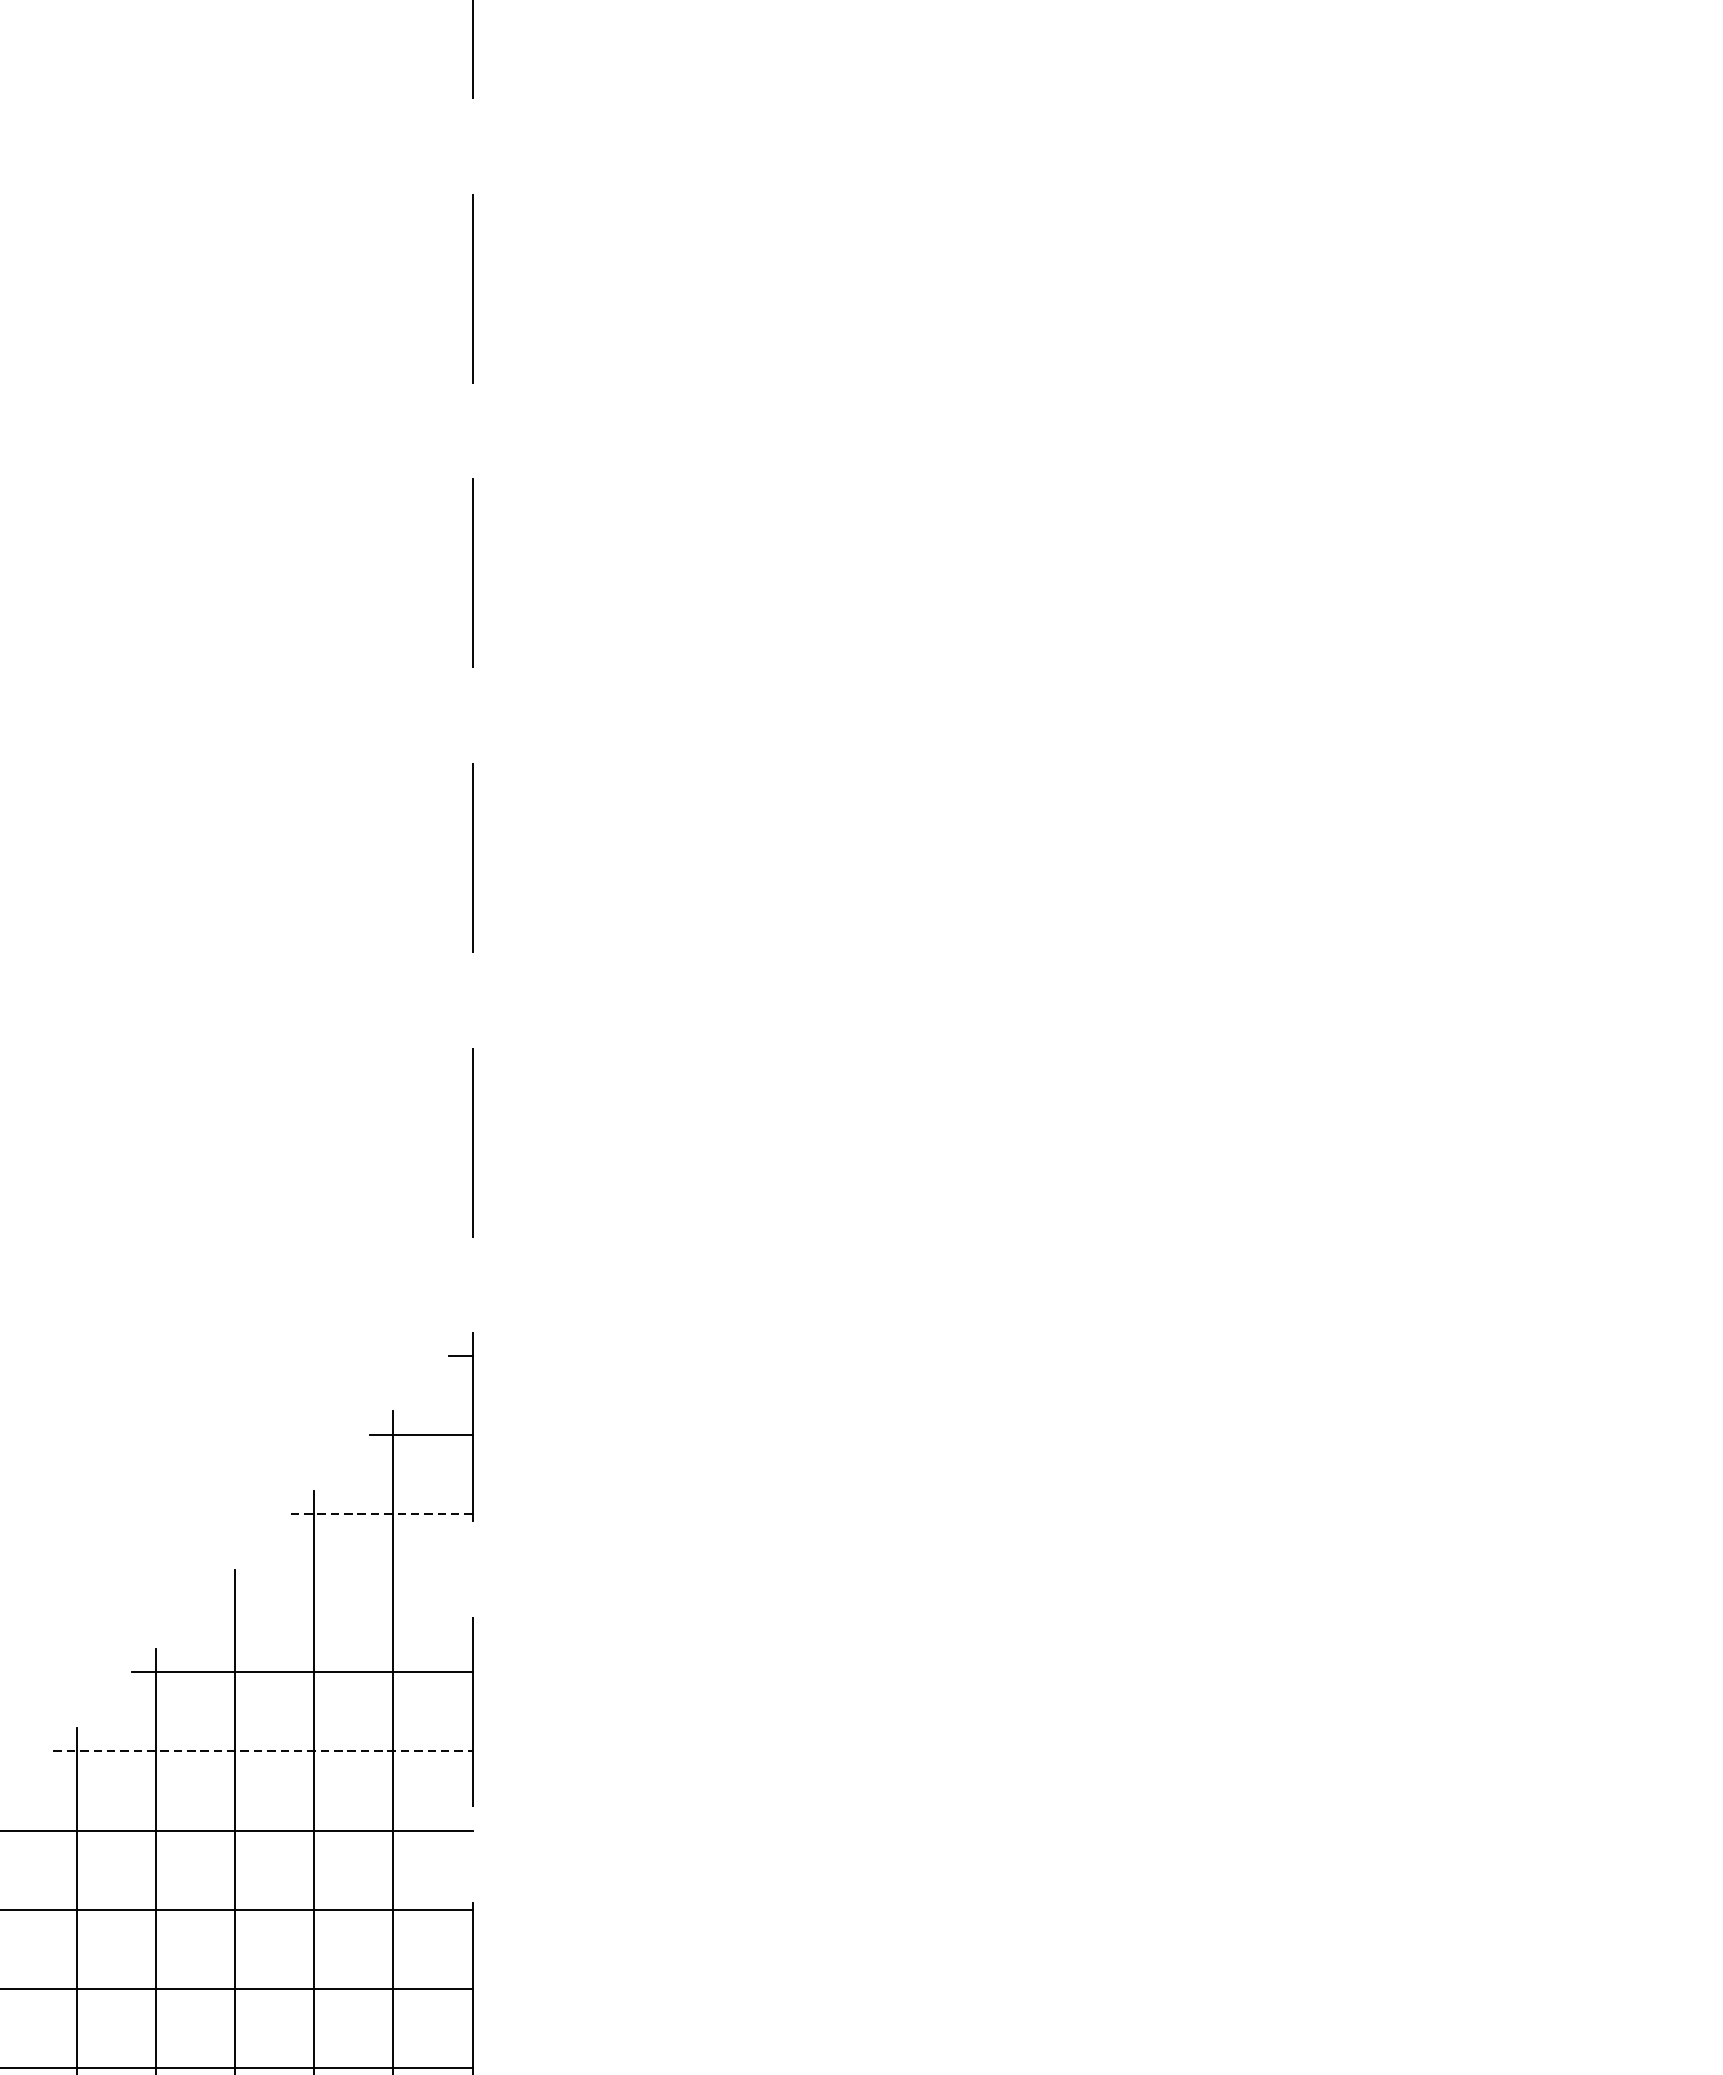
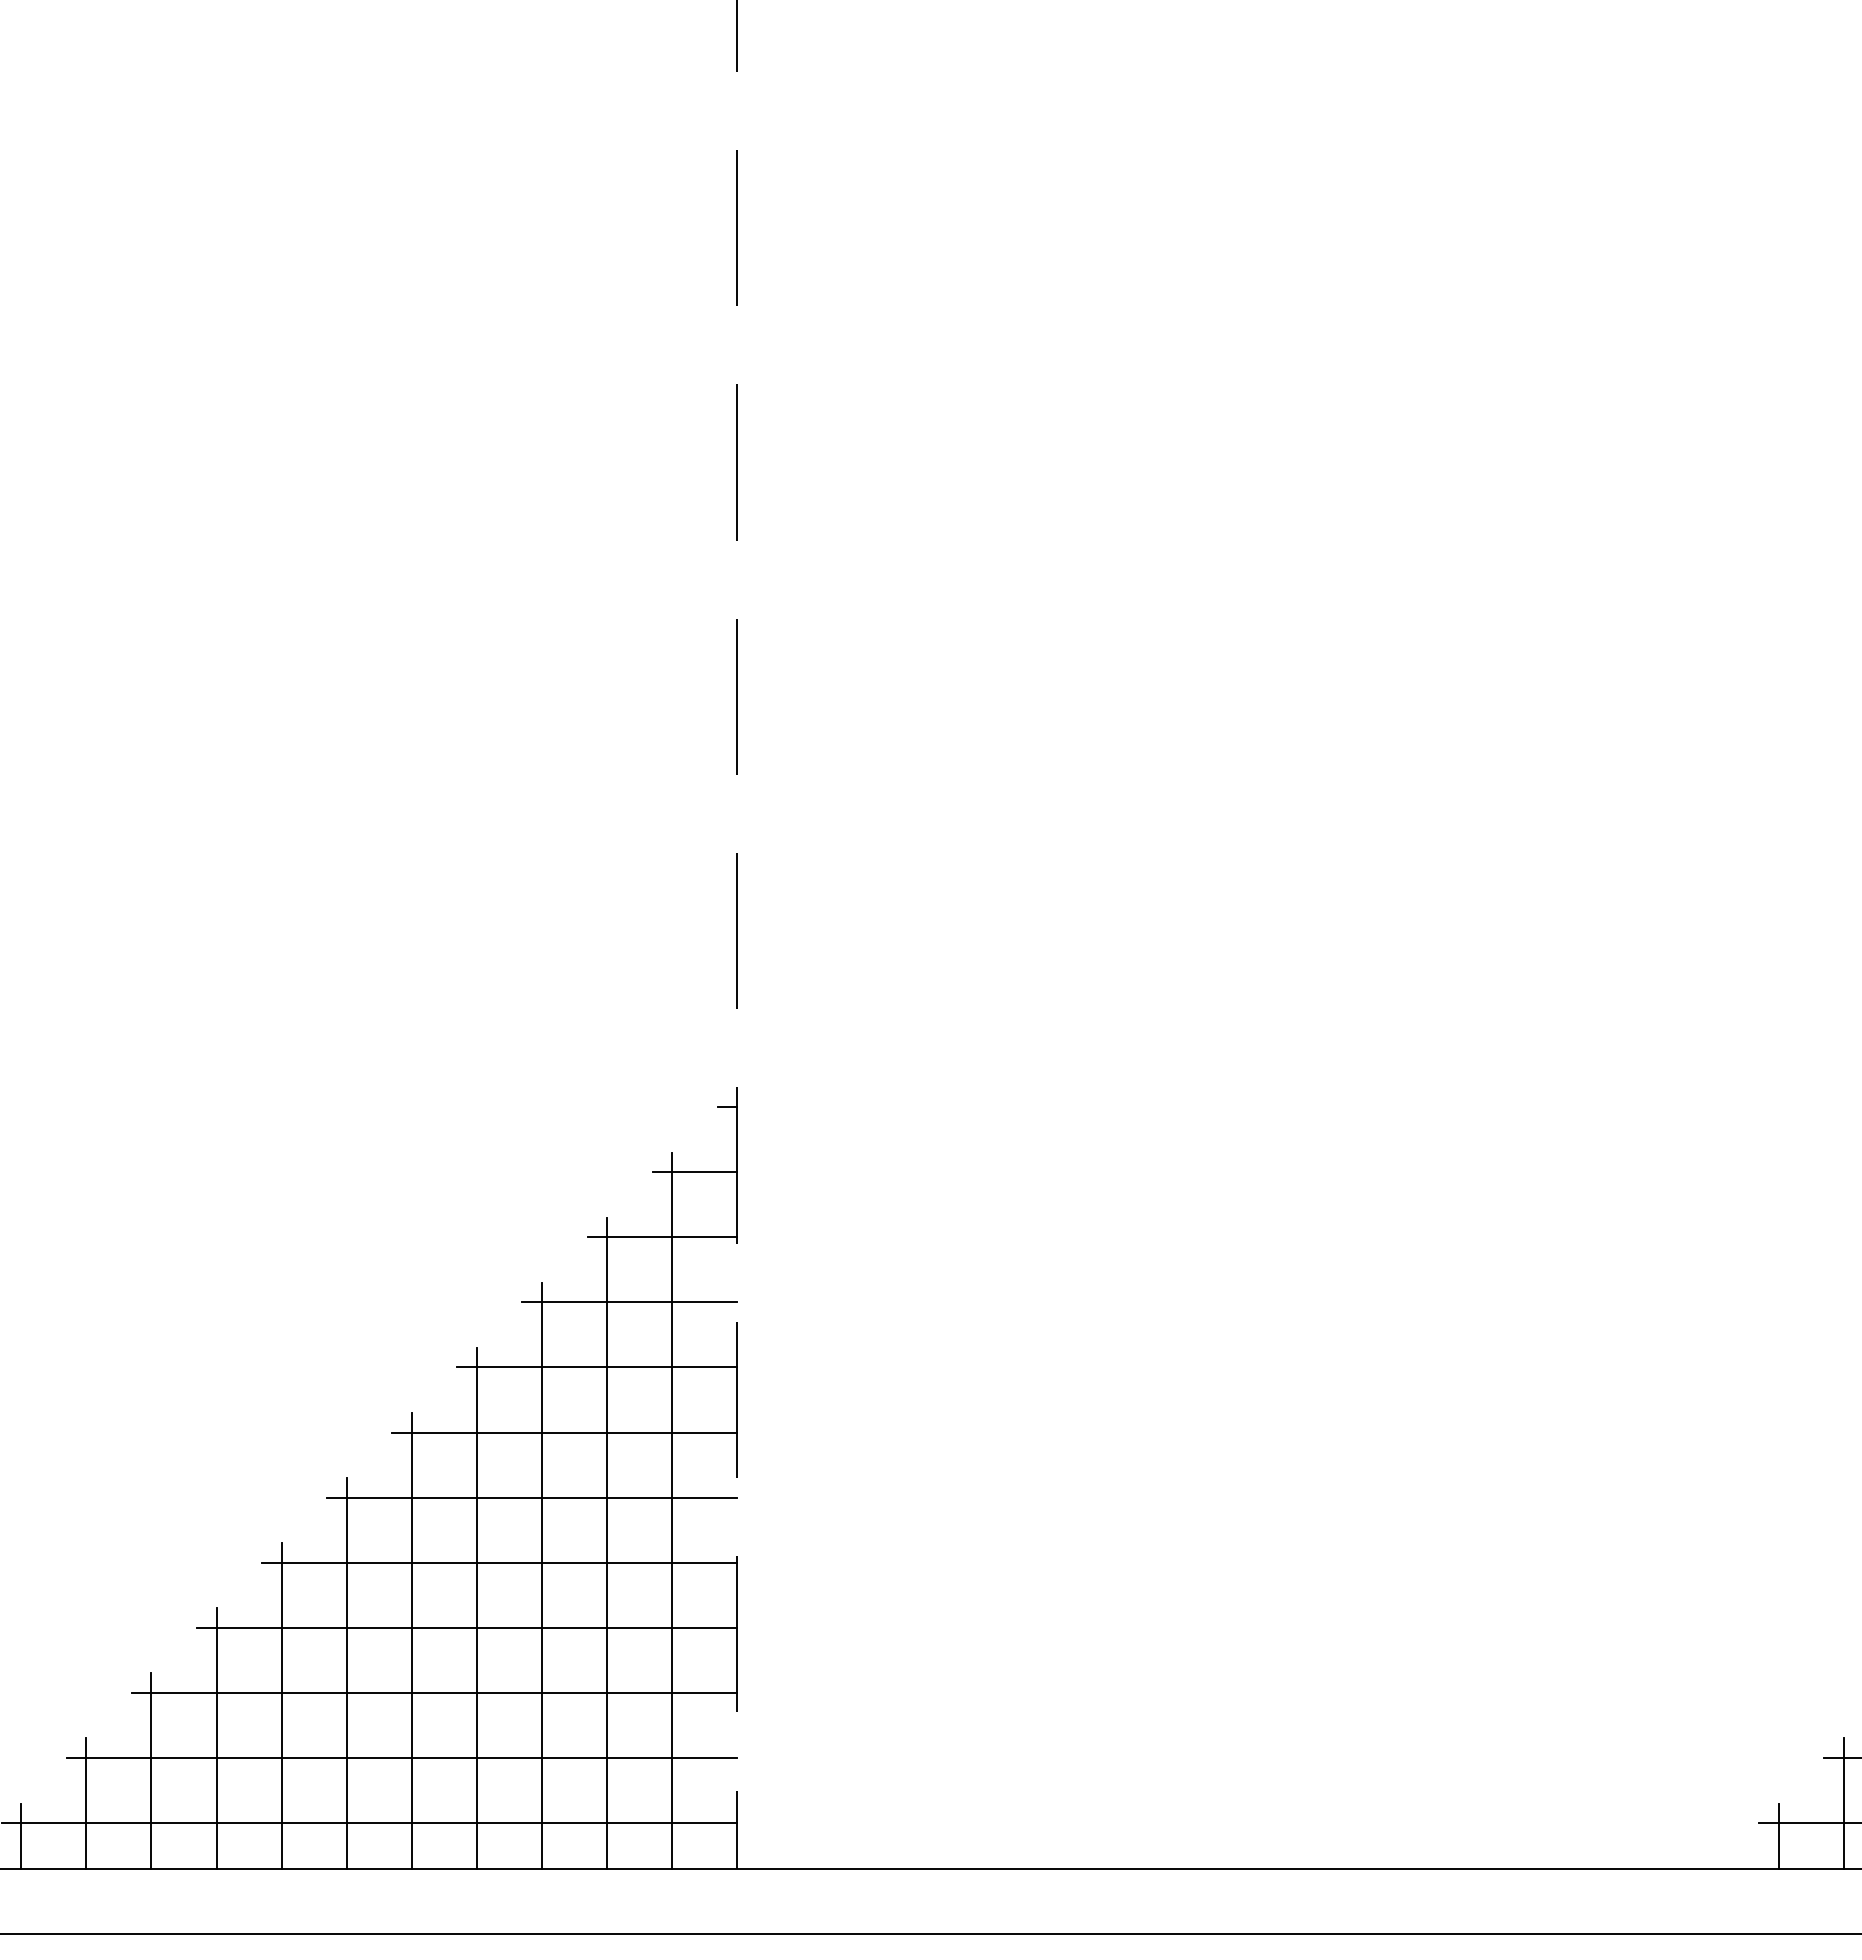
line: (381, 1514) -> (662, 1237), dashed -> solid
line: (341, 1593) -> (629, 1302), added
line: (262, 1751) -> (564, 1432), dashed -> solid

